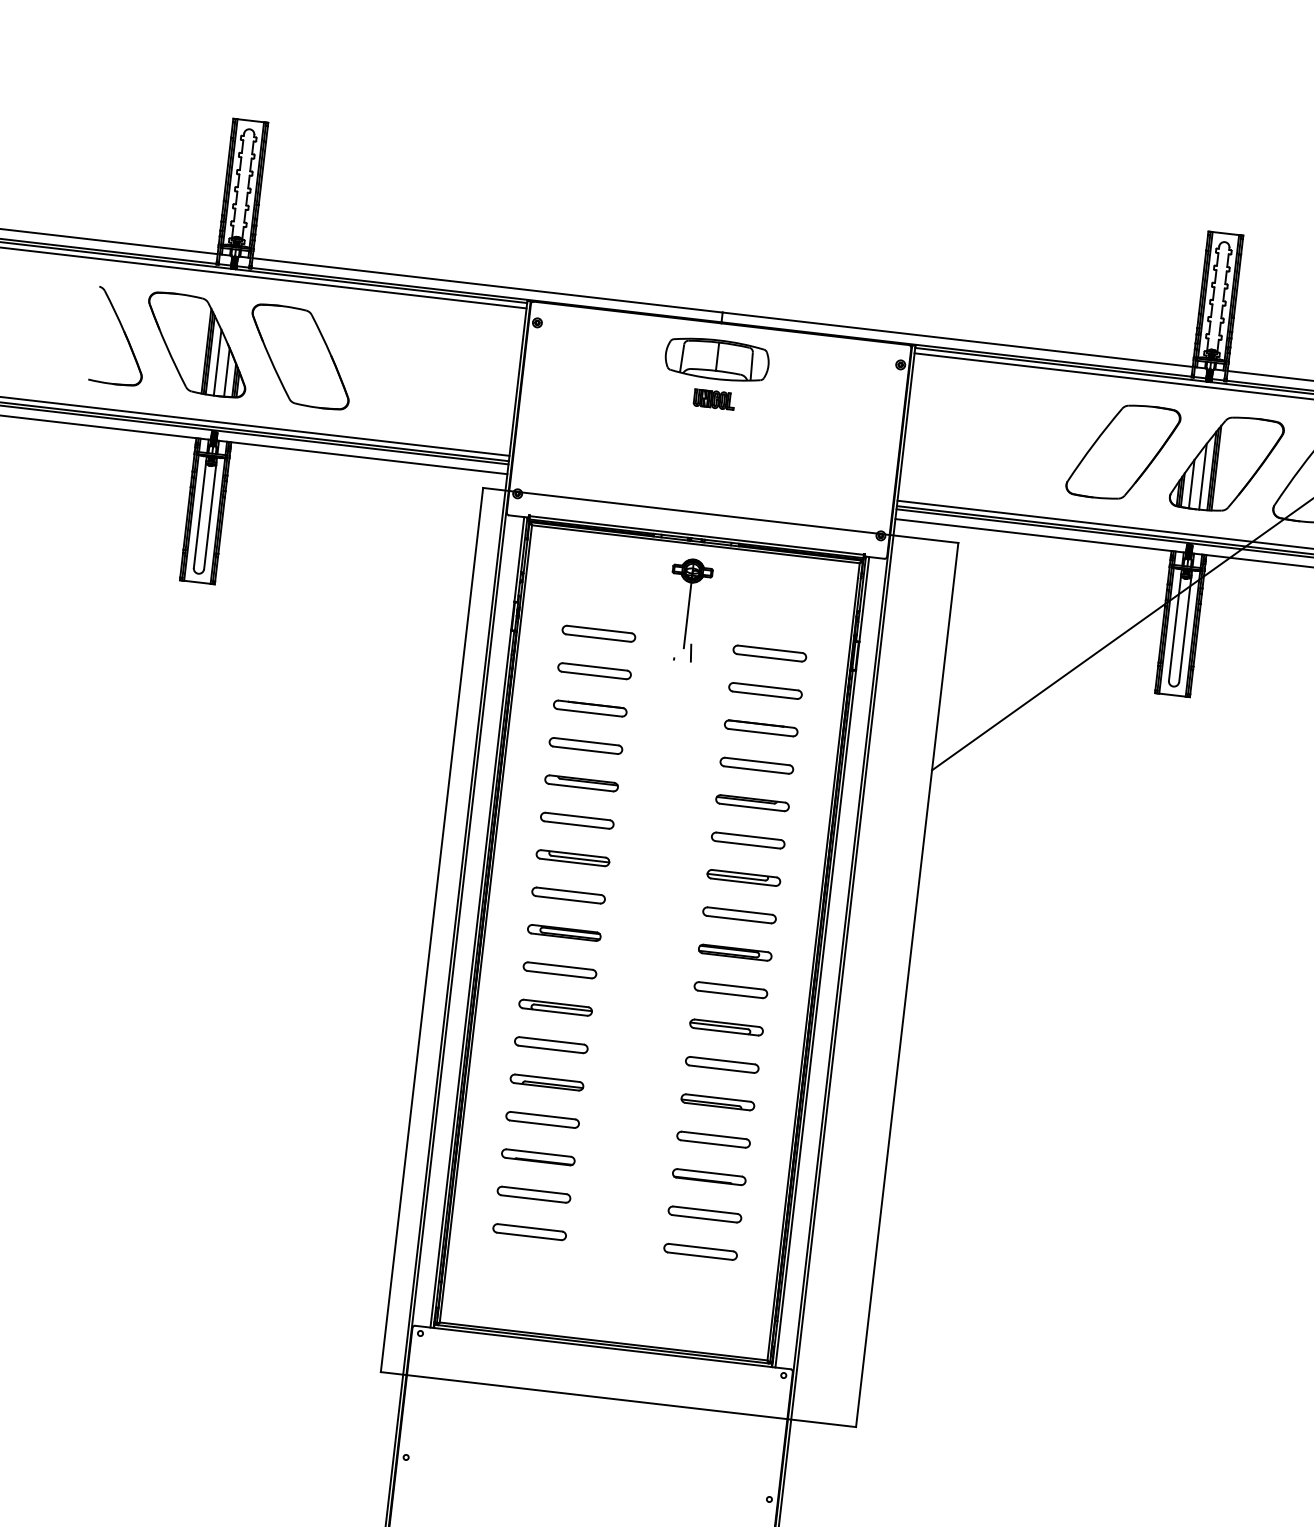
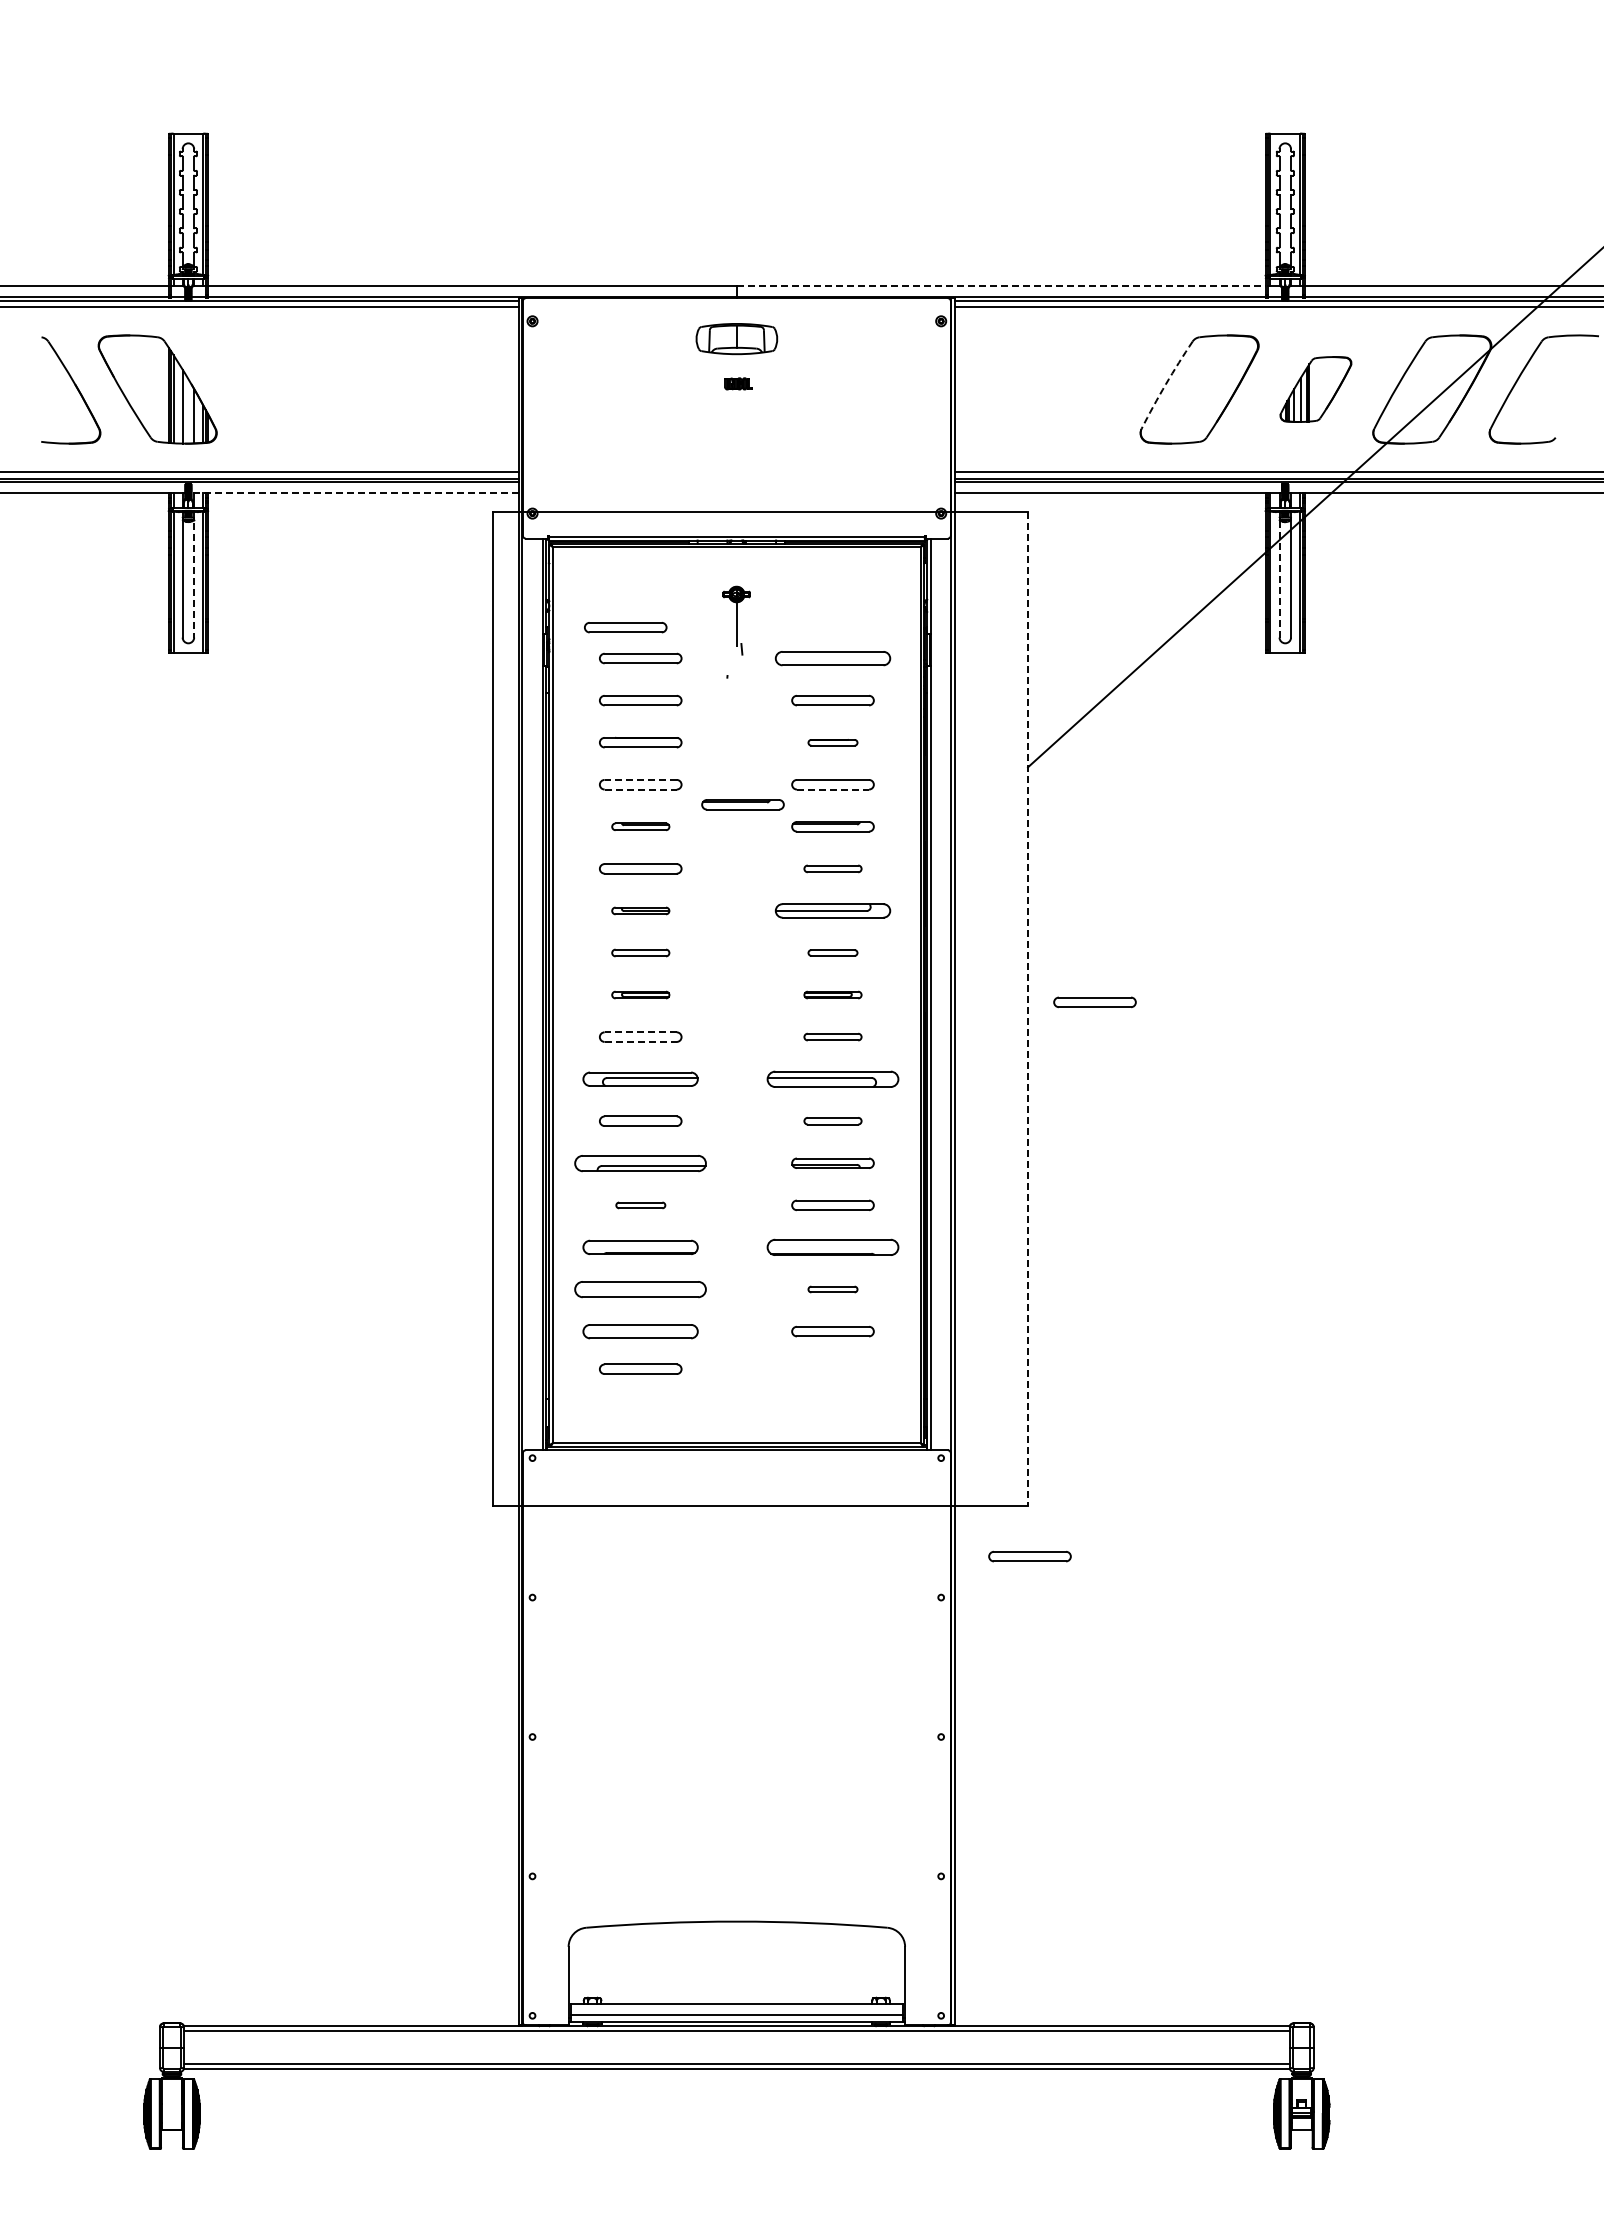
line: (957, 340) -> (1001, 286), solid -> dashed
part: (300, 356) -> (273, 389), removed
part: (716, 359) -> (736, 338), size x0.7
part: (714, 399) -> (738, 383), size x0.6
arc: (1093, 444) -> (1165, 384), solid -> dashed
line: (361, 457) -> (354, 493), solid -> dashed
part: (1226, 464) -> (1315, 389), size x0.6
line: (210, 513) -> (194, 574), solid -> dashed
part: (588, 604) -> (625, 627), added
part: (687, 609) -> (736, 620), size x0.6
line: (1175, 628) -> (1279, 578), solid -> dashed
part: (769, 653) -> (832, 658), size x1.4
part: (760, 728) -> (832, 742), size x0.6
line: (586, 741) -> (640, 779), solid -> dashed
line: (586, 750) -> (641, 789), solid -> dashed
line: (756, 770) -> (833, 789), solid -> dashed
part: (674, 774) -> (742, 804), added
part: (581, 783) -> (640, 826), size x0.7
part: (747, 840) -> (832, 868), size x0.7
part: (572, 857) -> (640, 910), size x0.7
part: (743, 877) -> (832, 910), size x1.4
part: (568, 895) -> (640, 952), size x0.7
part: (739, 914) -> (832, 952), size x0.6
part: (564, 932) -> (640, 994), size x0.7
part: (734, 952) -> (832, 994), size x0.7
line: (560, 966) -> (640, 1032), solid -> dashed
line: (560, 974) -> (641, 1041), solid -> dashed
line: (907, 985) -> (1028, 1009), solid -> dashed
part: (966, 986) -> (1094, 1002), added
part: (730, 989) -> (832, 1036), size x0.7
part: (555, 1007) -> (640, 1078), size x1.4
part: (726, 1026) -> (832, 1078), size x1.6
part: (721, 1064) -> (832, 1120), size x0.7
part: (546, 1081) -> (640, 1162), size x1.6
part: (542, 1120) -> (640, 1205), size x0.6
part: (538, 1157) -> (640, 1247), size x1.4
part: (708, 1177) -> (832, 1247), size x1.6
part: (533, 1194) -> (640, 1289), size x1.6
part: (704, 1214) -> (832, 1289), size x0.6
part: (529, 1232) -> (640, 1331), size x1.4
part: (525, 1264) -> (640, 1368), added
part: (852, 1472) -> (1029, 1556), added

